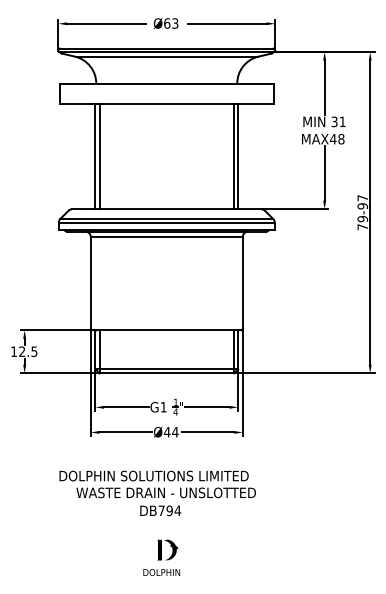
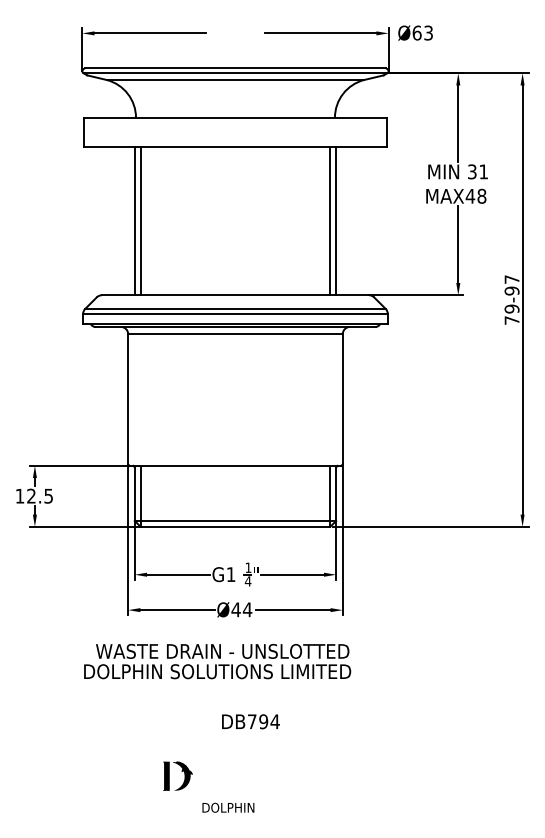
text: (166, 23) -> (415, 32), moved
text: (166, 492) -> (222, 651), moved
text: (160, 510) -> (250, 721), moved
part: (167, 549) -> (177, 775), moved

